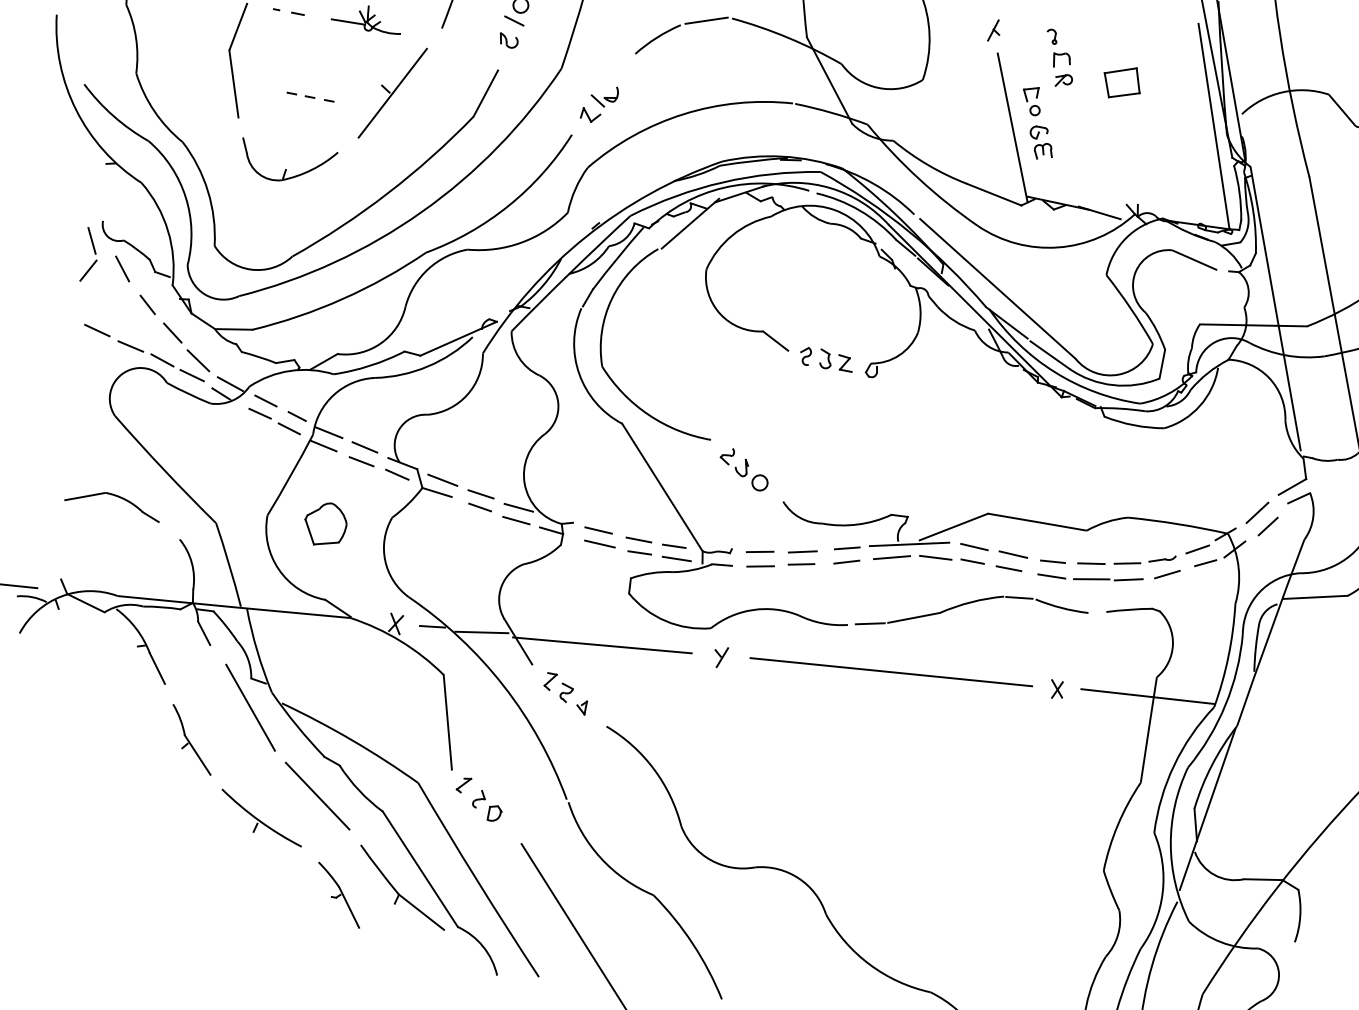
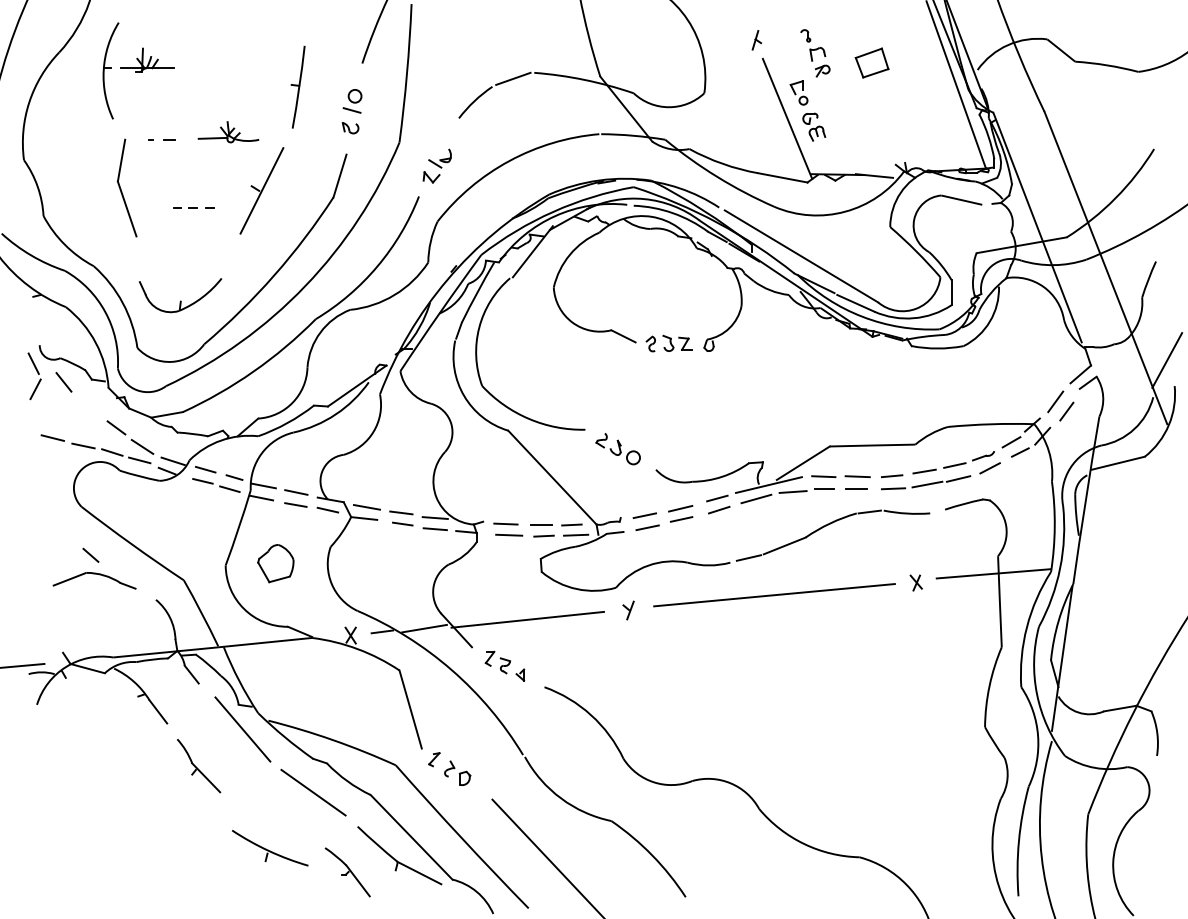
part: (286, 162) -> (180, 295), moved
line: (147, 303) -> (90, 554), moved
part: (262, 818) -> (270, 848), moved

